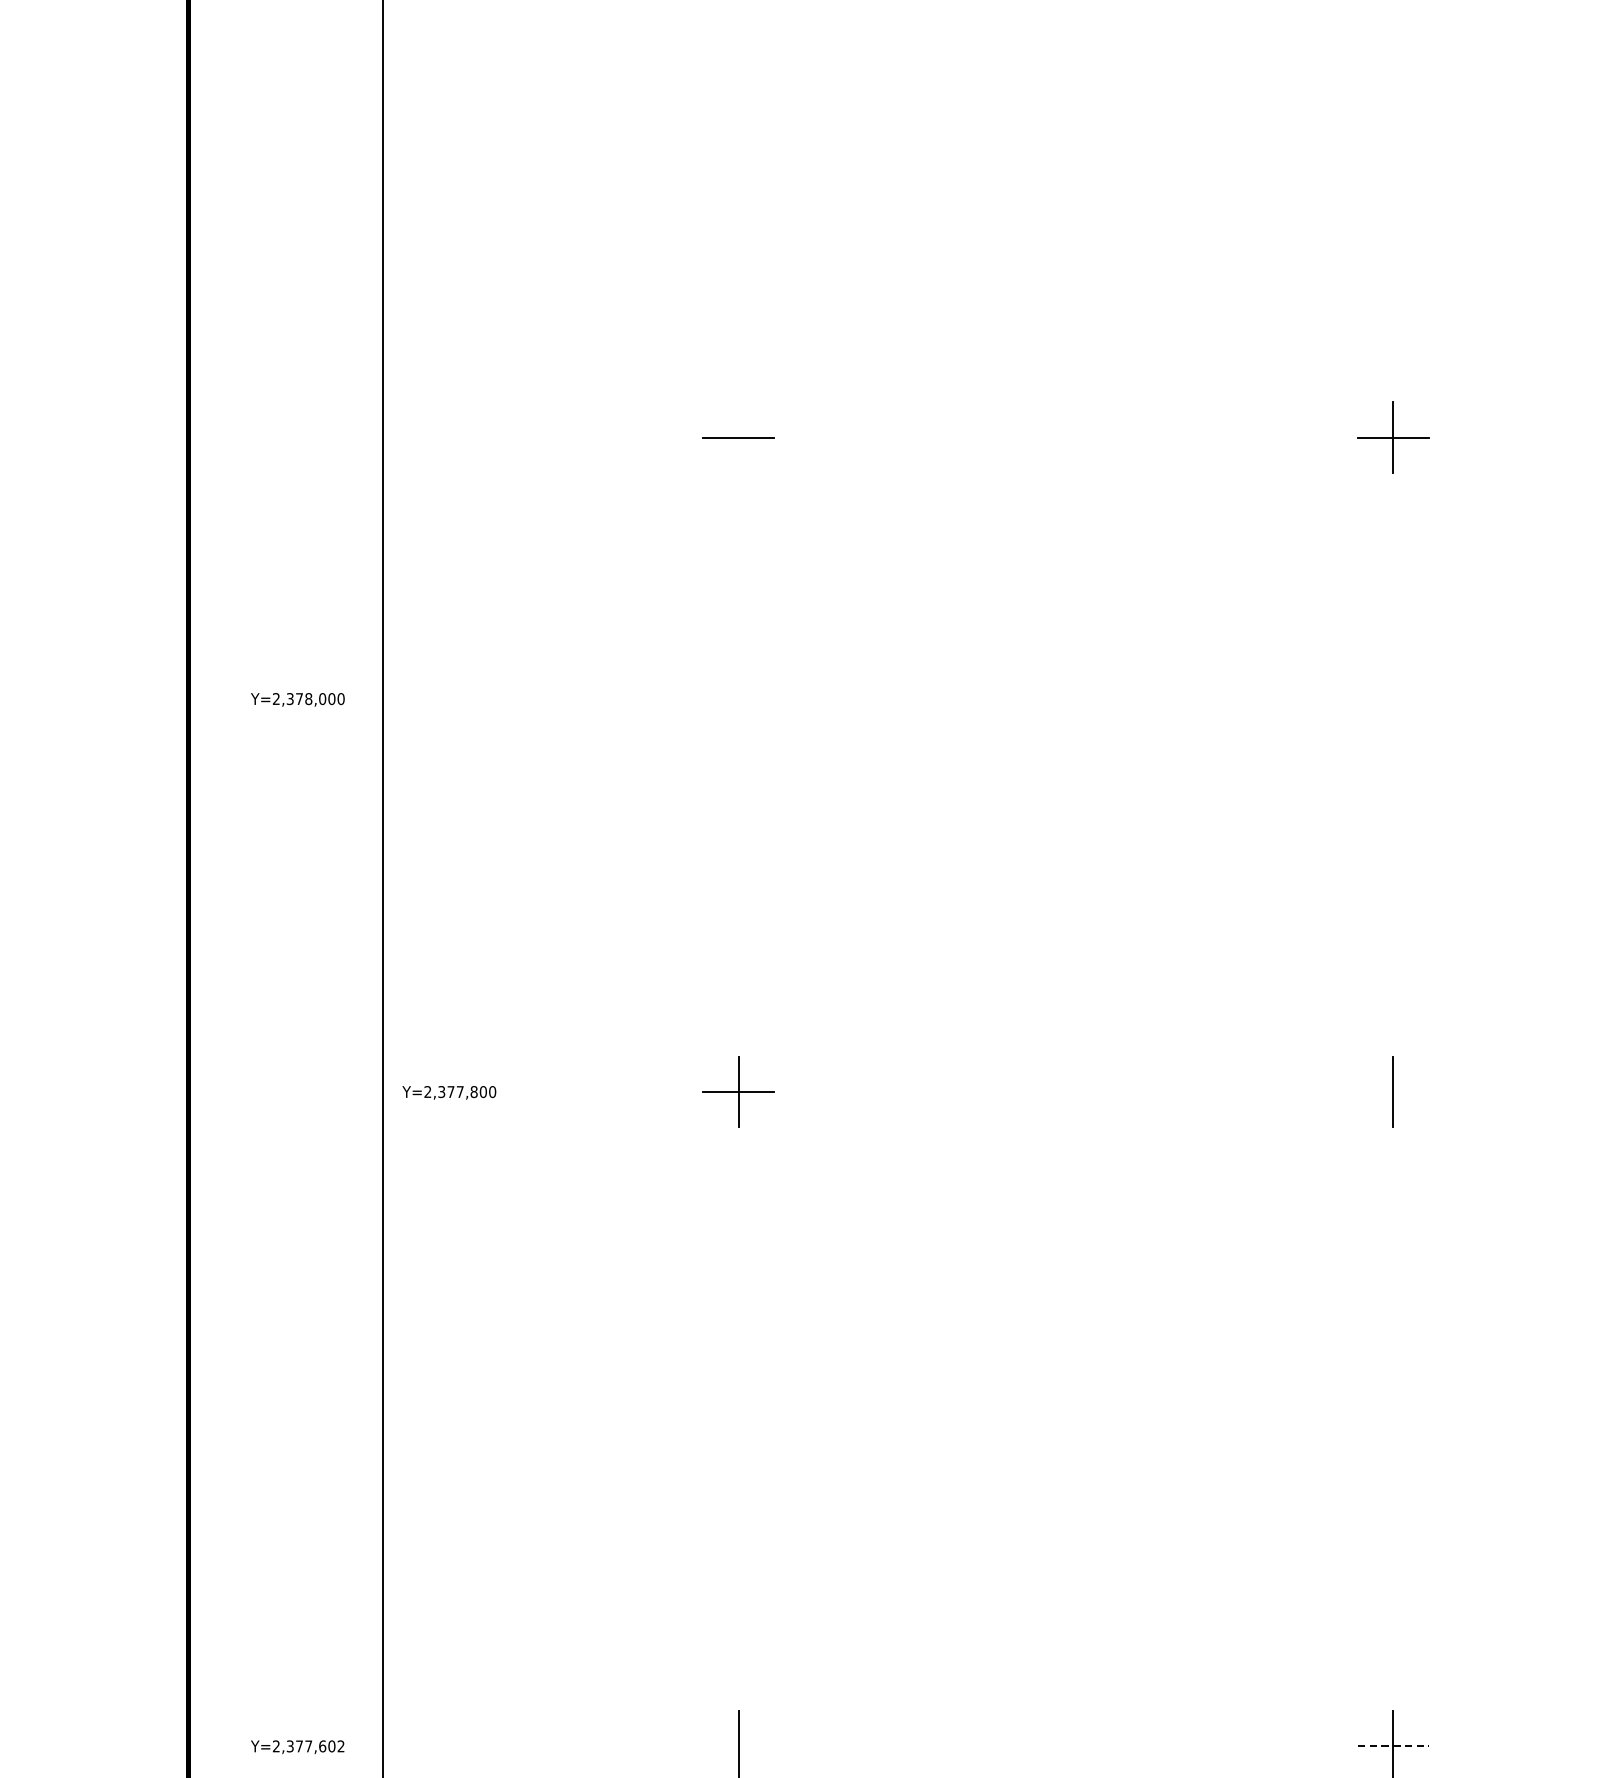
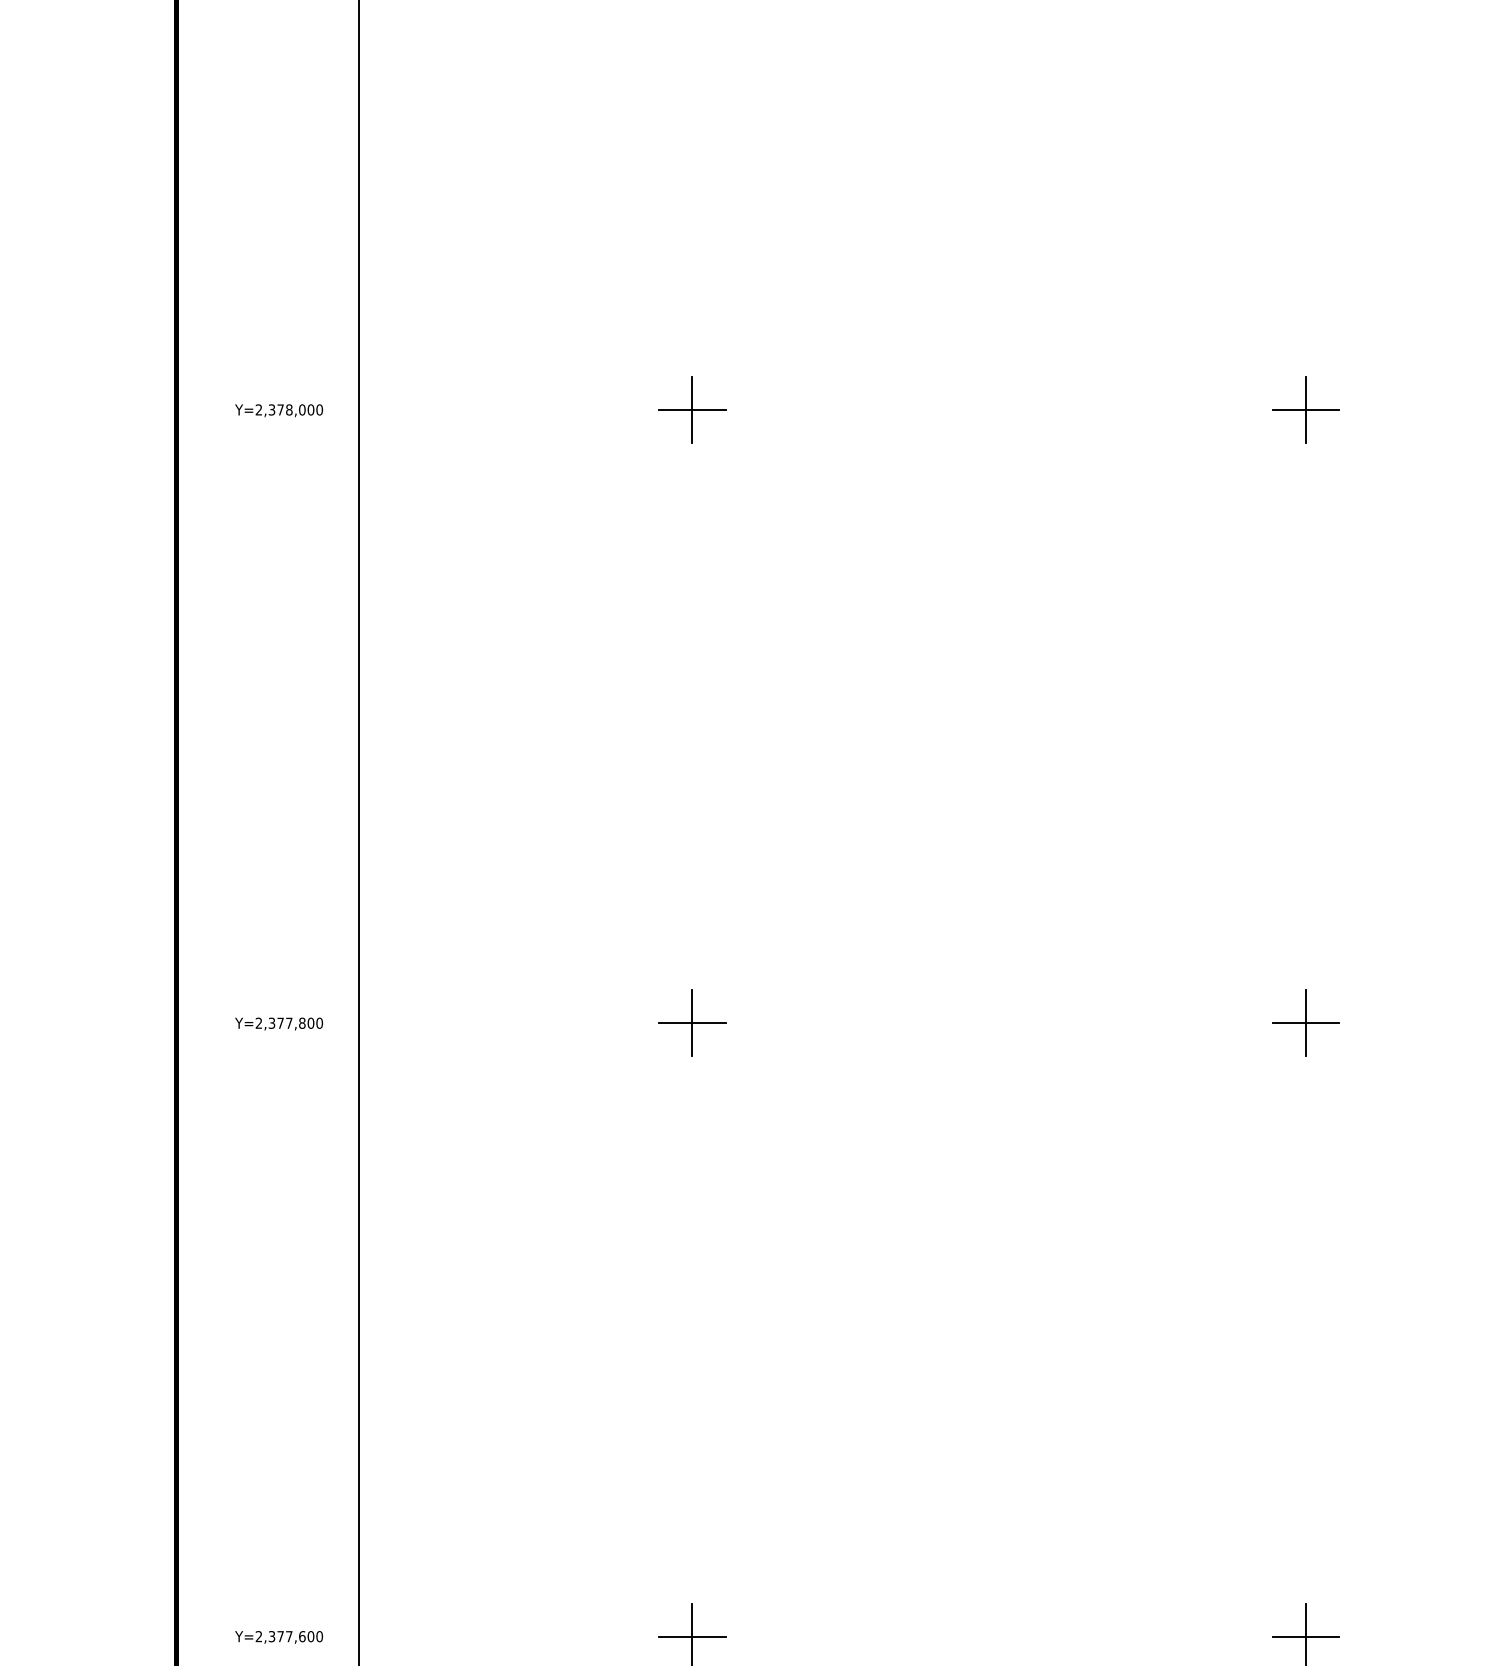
line: (738, 437) -> (692, 409), added
text: (297, 699) -> (278, 410), moved
text: (448, 1092) -> (278, 1023), moved
line: (1392, 1092) -> (1305, 1023), added
text: (340, 1746) -> (319, 1636), Y=2,377,602 -> Y=2,377,600
line: (738, 1746) -> (692, 1636), added
line: (1393, 1746) -> (1306, 1636), dashed -> solid

